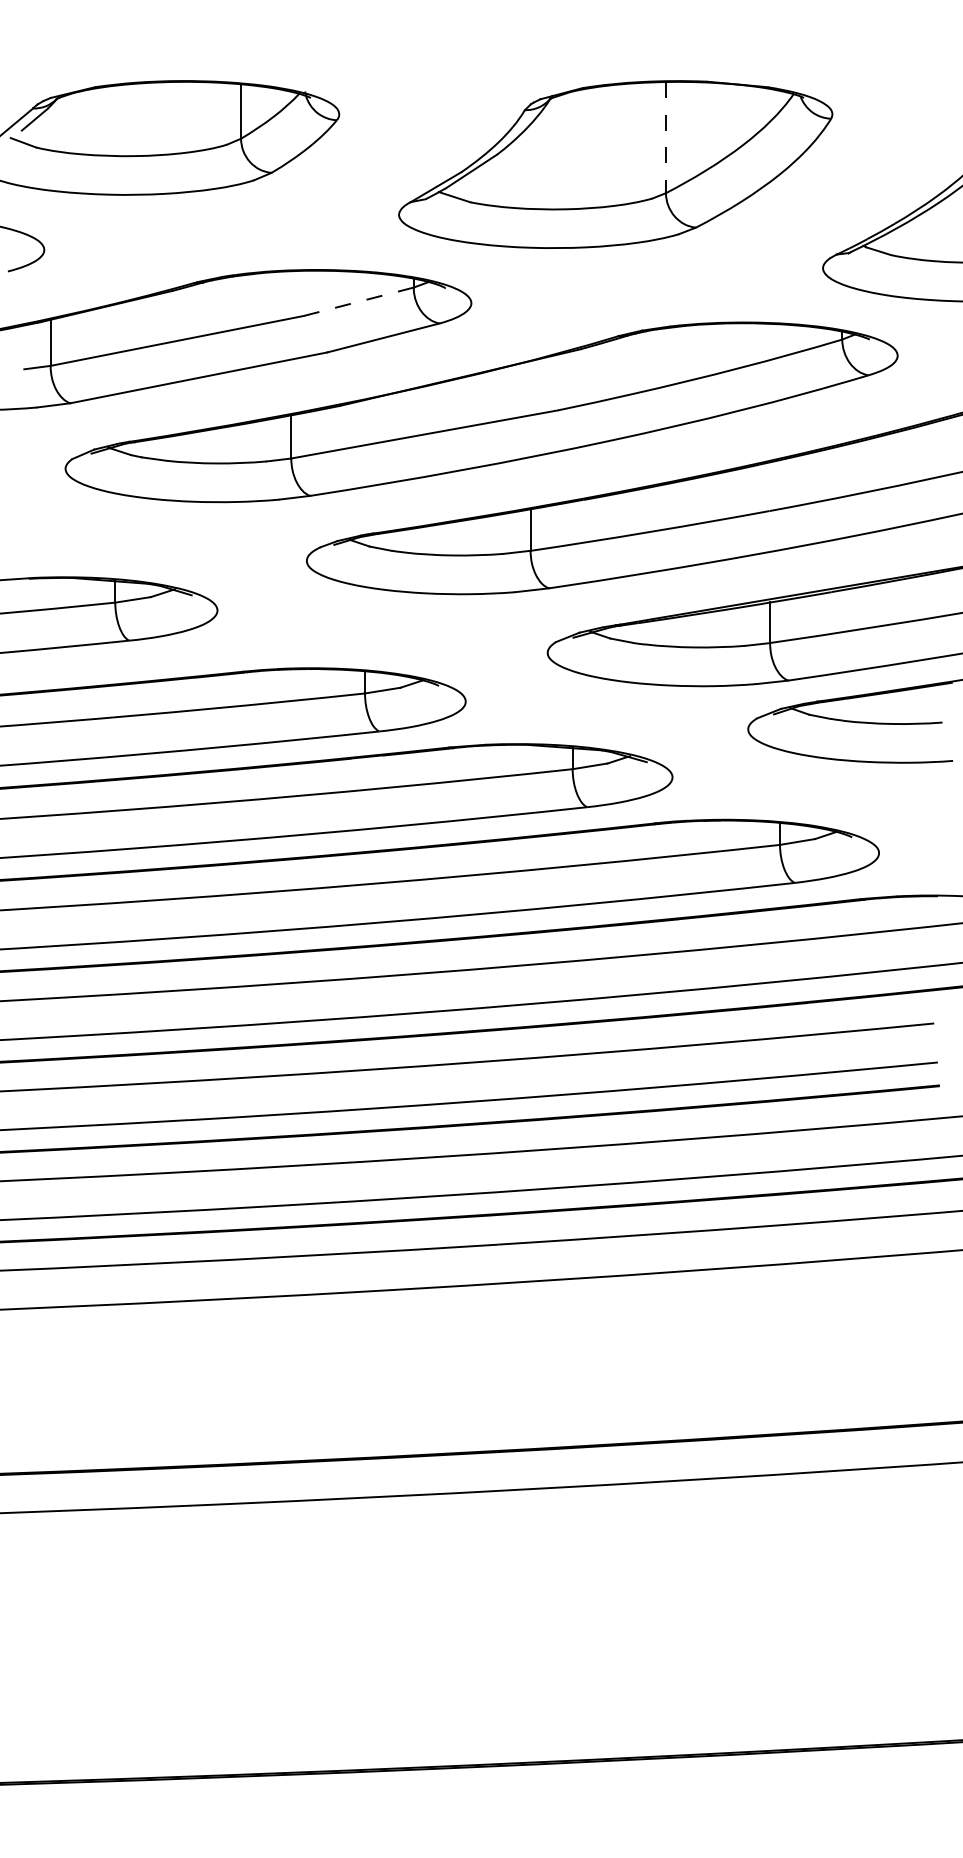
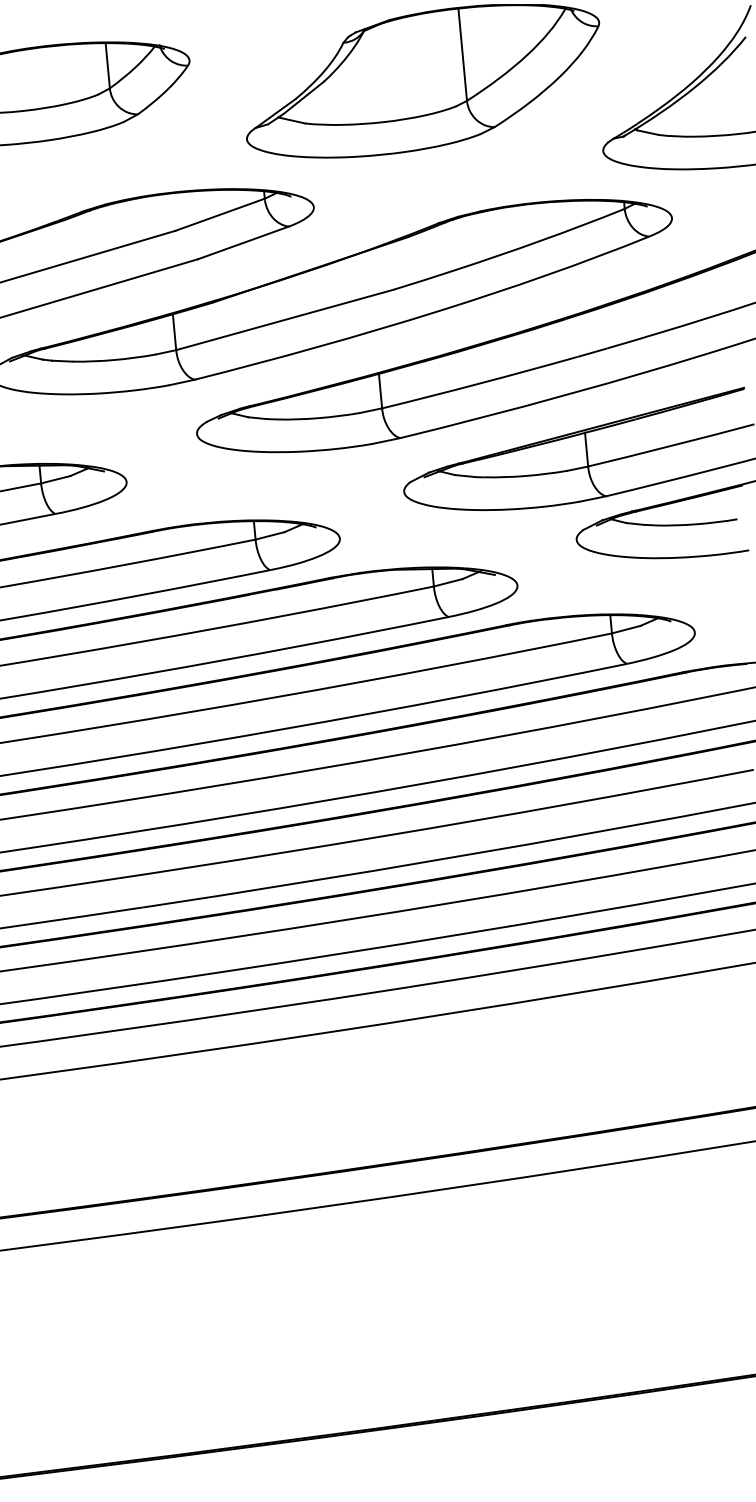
line: (665, 137) -> (462, 54), dashed -> solid
line: (358, 301) -> (219, 214), dashed -> solid

